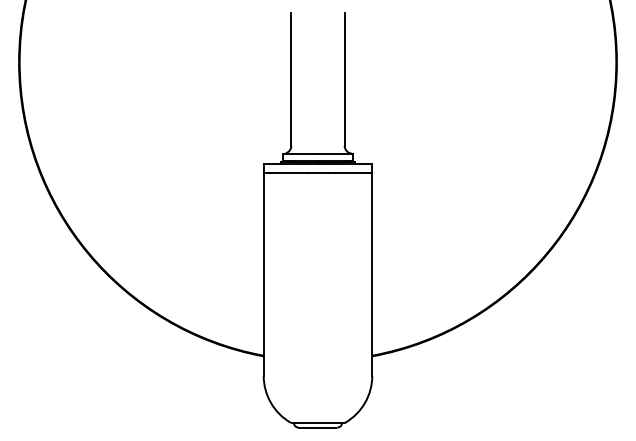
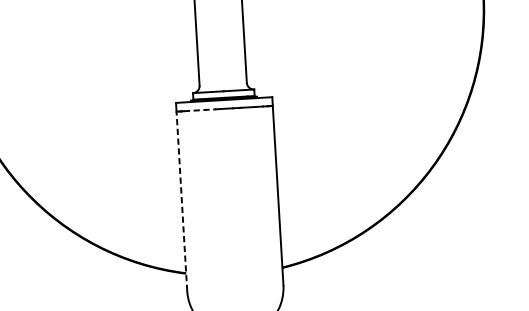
line: (290, 173) -> (200, 110), solid -> dashed
line: (263, 274) -> (181, 201), solid -> dashed

